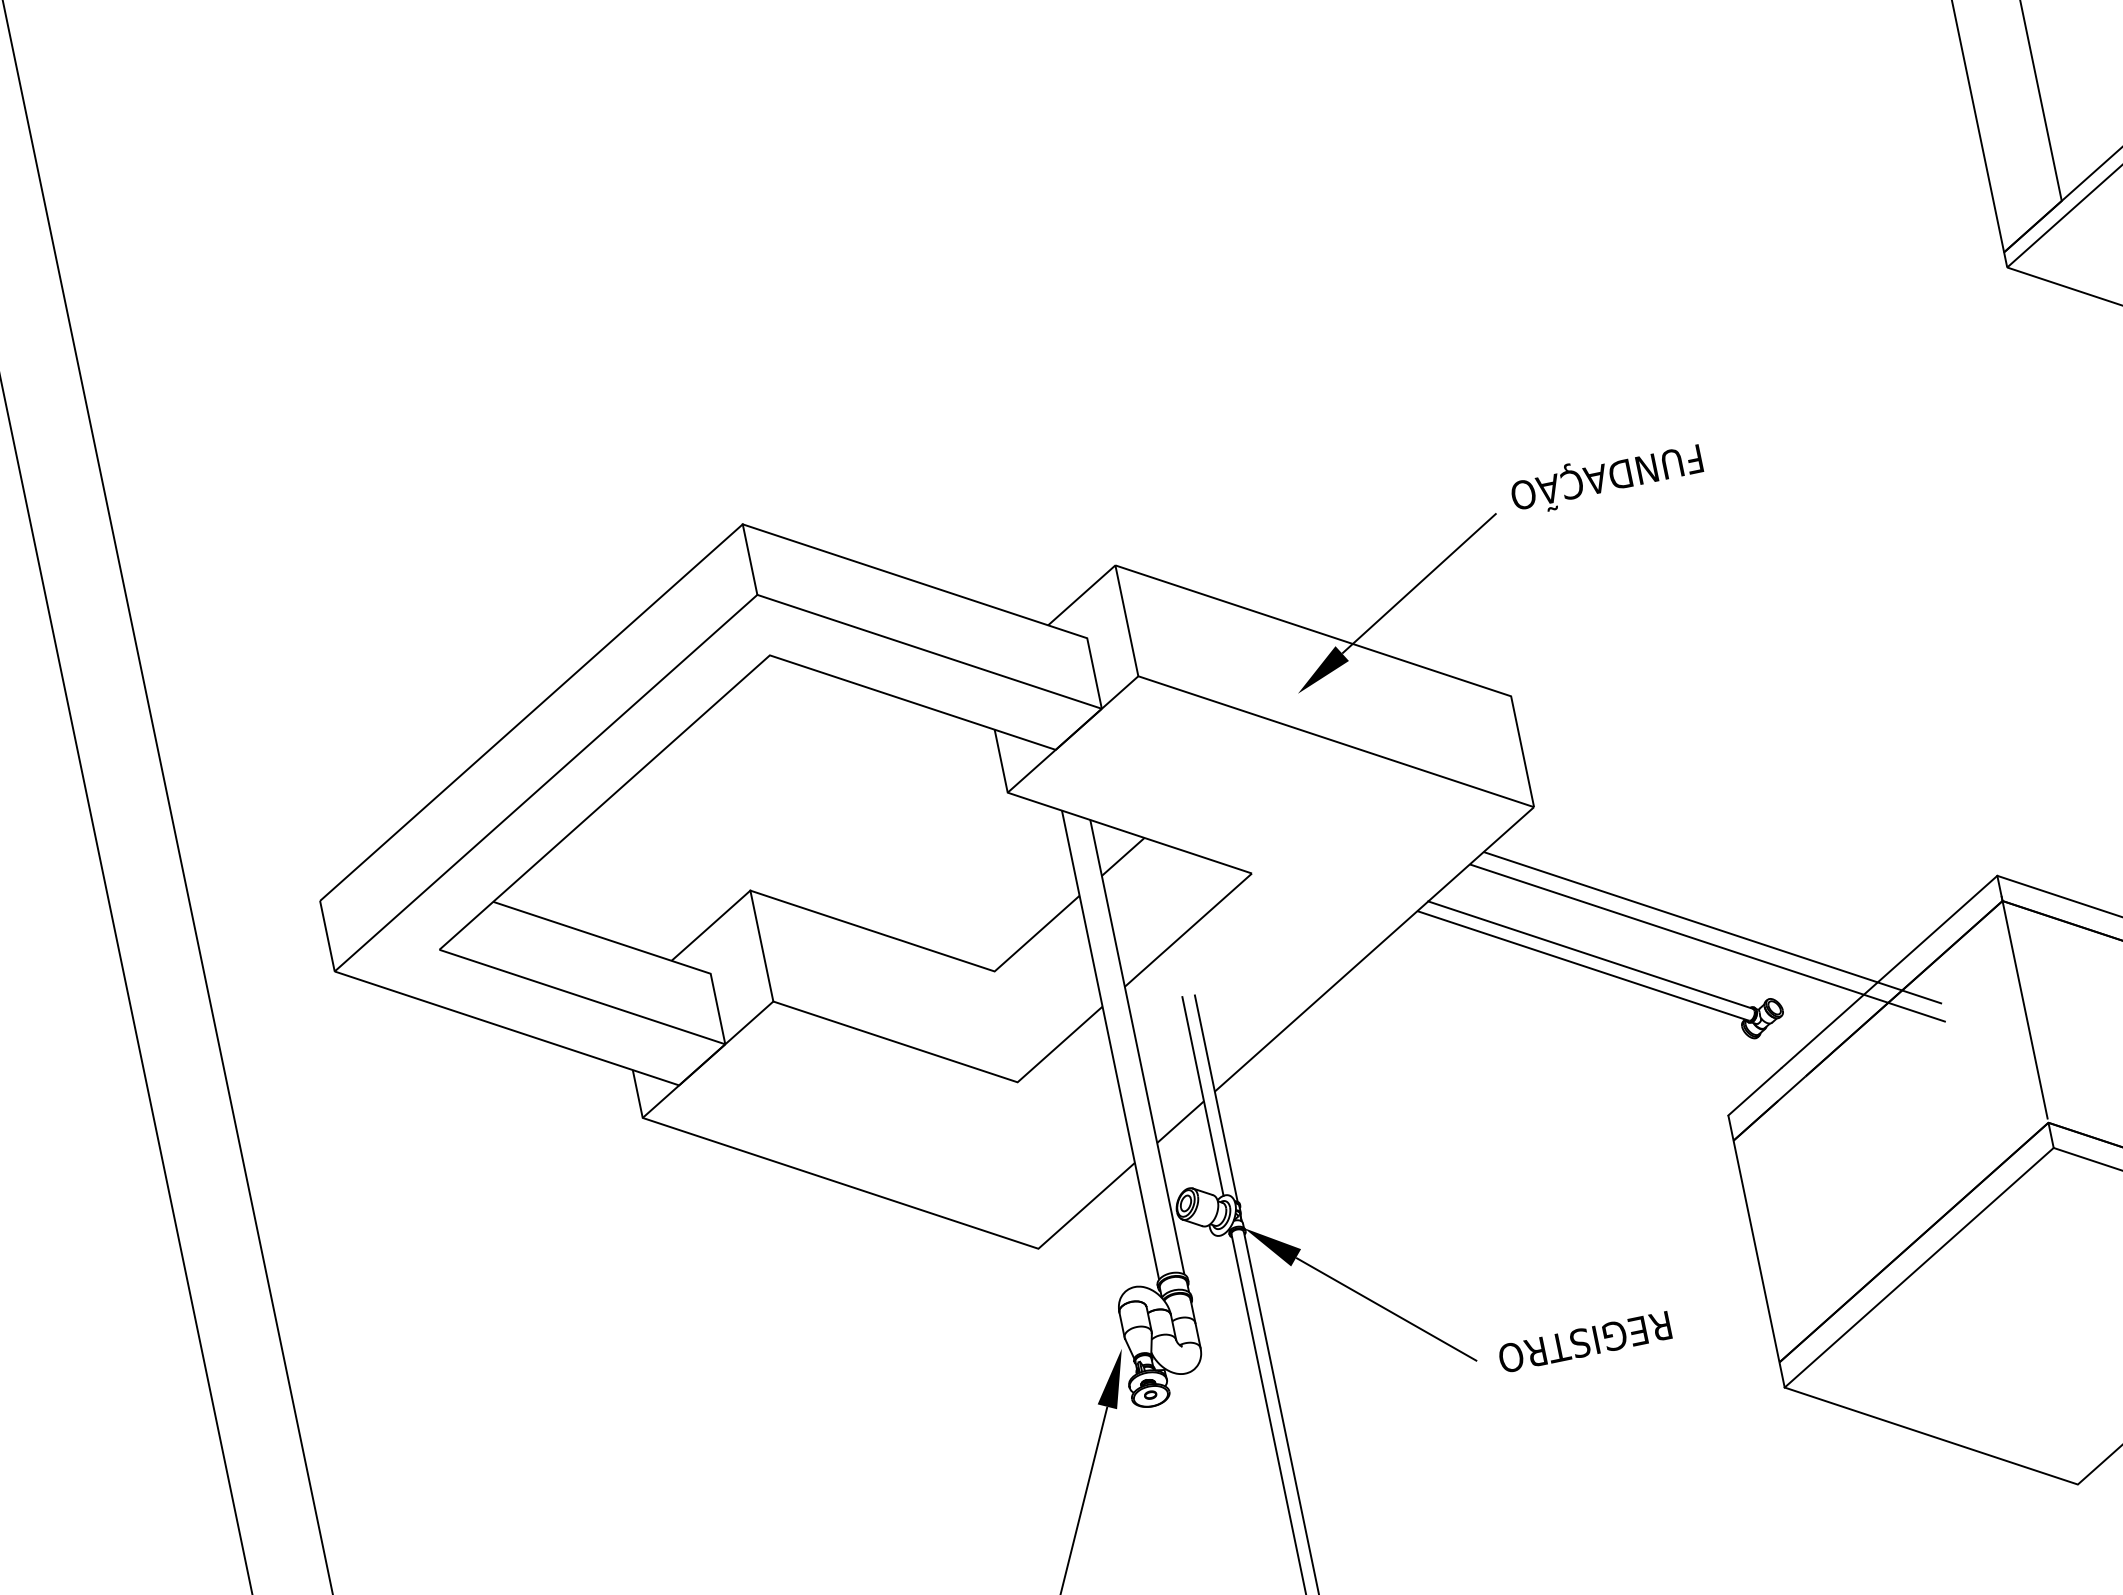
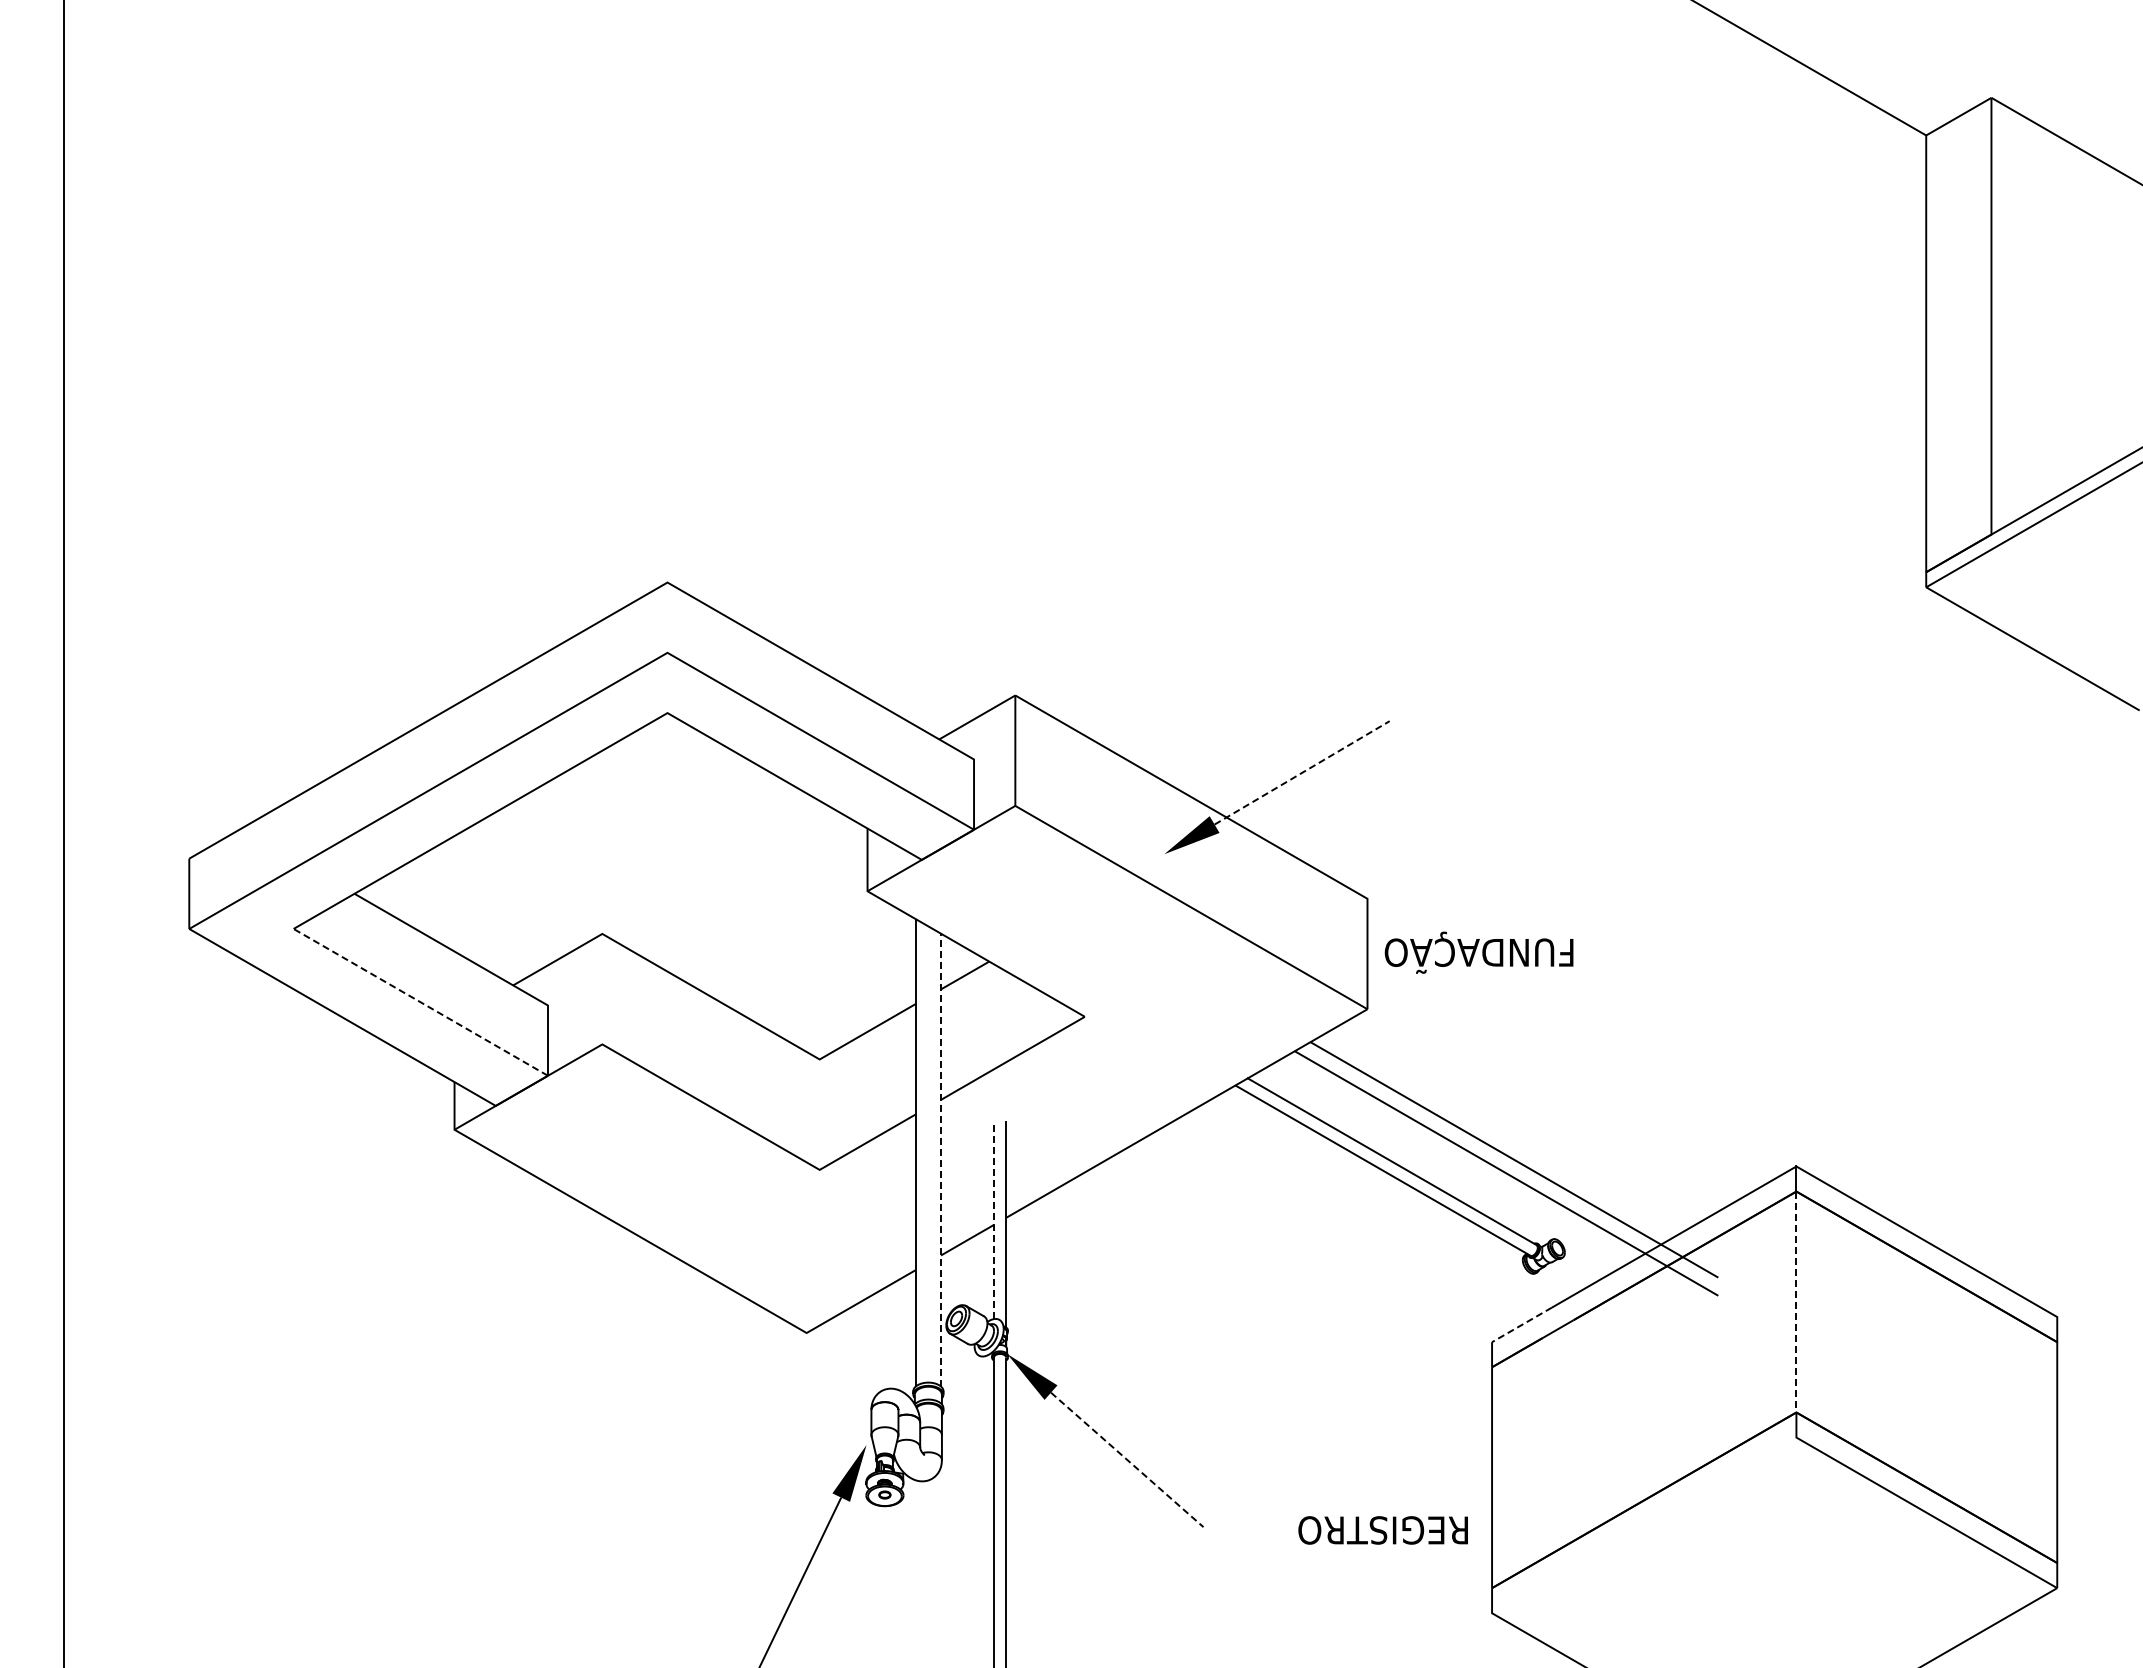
text: (1606, 477) -> (1478, 952), moved
line: (750, 559) -> (667, 617), removed
line: (1419, 583) -> (1302, 772), solid -> dashed
line: (761, 945) -> (602, 988), removed
line: (582, 997) -> (420, 1002), solid -> dashed
line: (2024, 1007) -> (1796, 1297), solid -> dashed
line: (1137, 1047) -> (941, 1160), solid -> dashed
line: (1754, 1091) -> (1521, 1324), solid -> dashed
line: (1202, 1095) -> (993, 1219), solid -> dashed
line: (1919, 1267) -> (1644, 1525), removed
line: (1386, 1309) -> (1127, 1459), solid -> dashed
text: (1584, 1342) -> (1382, 1530), moved

